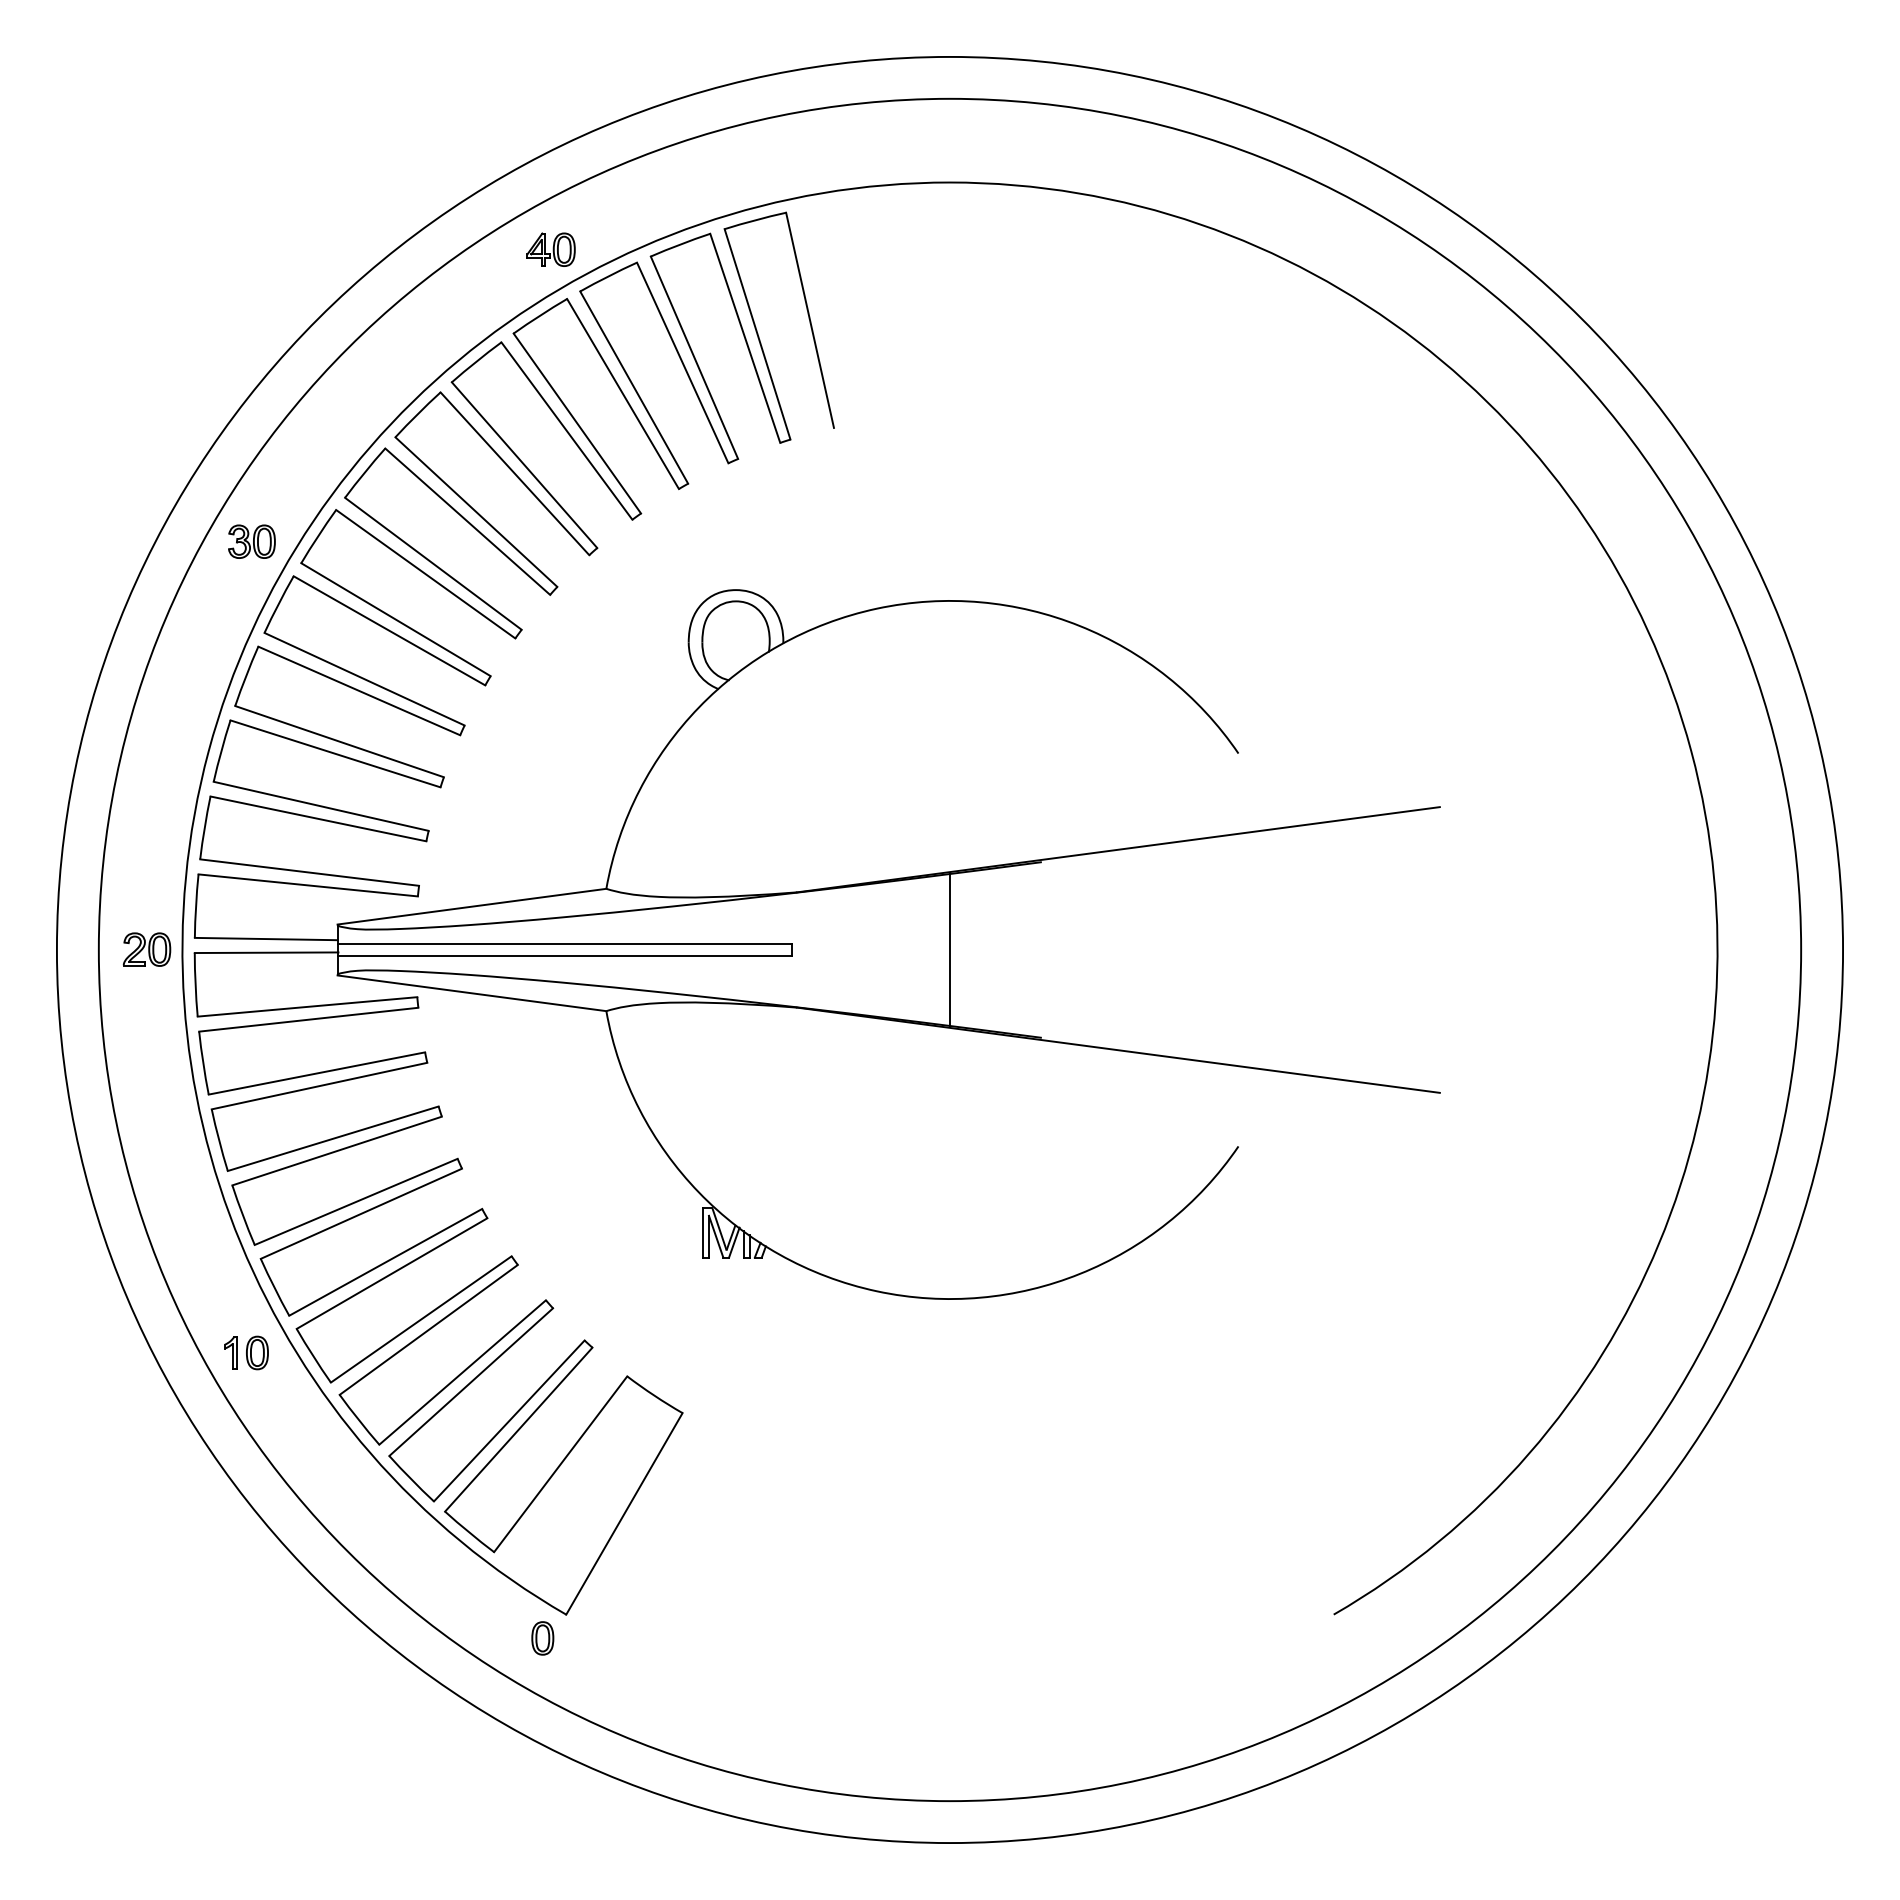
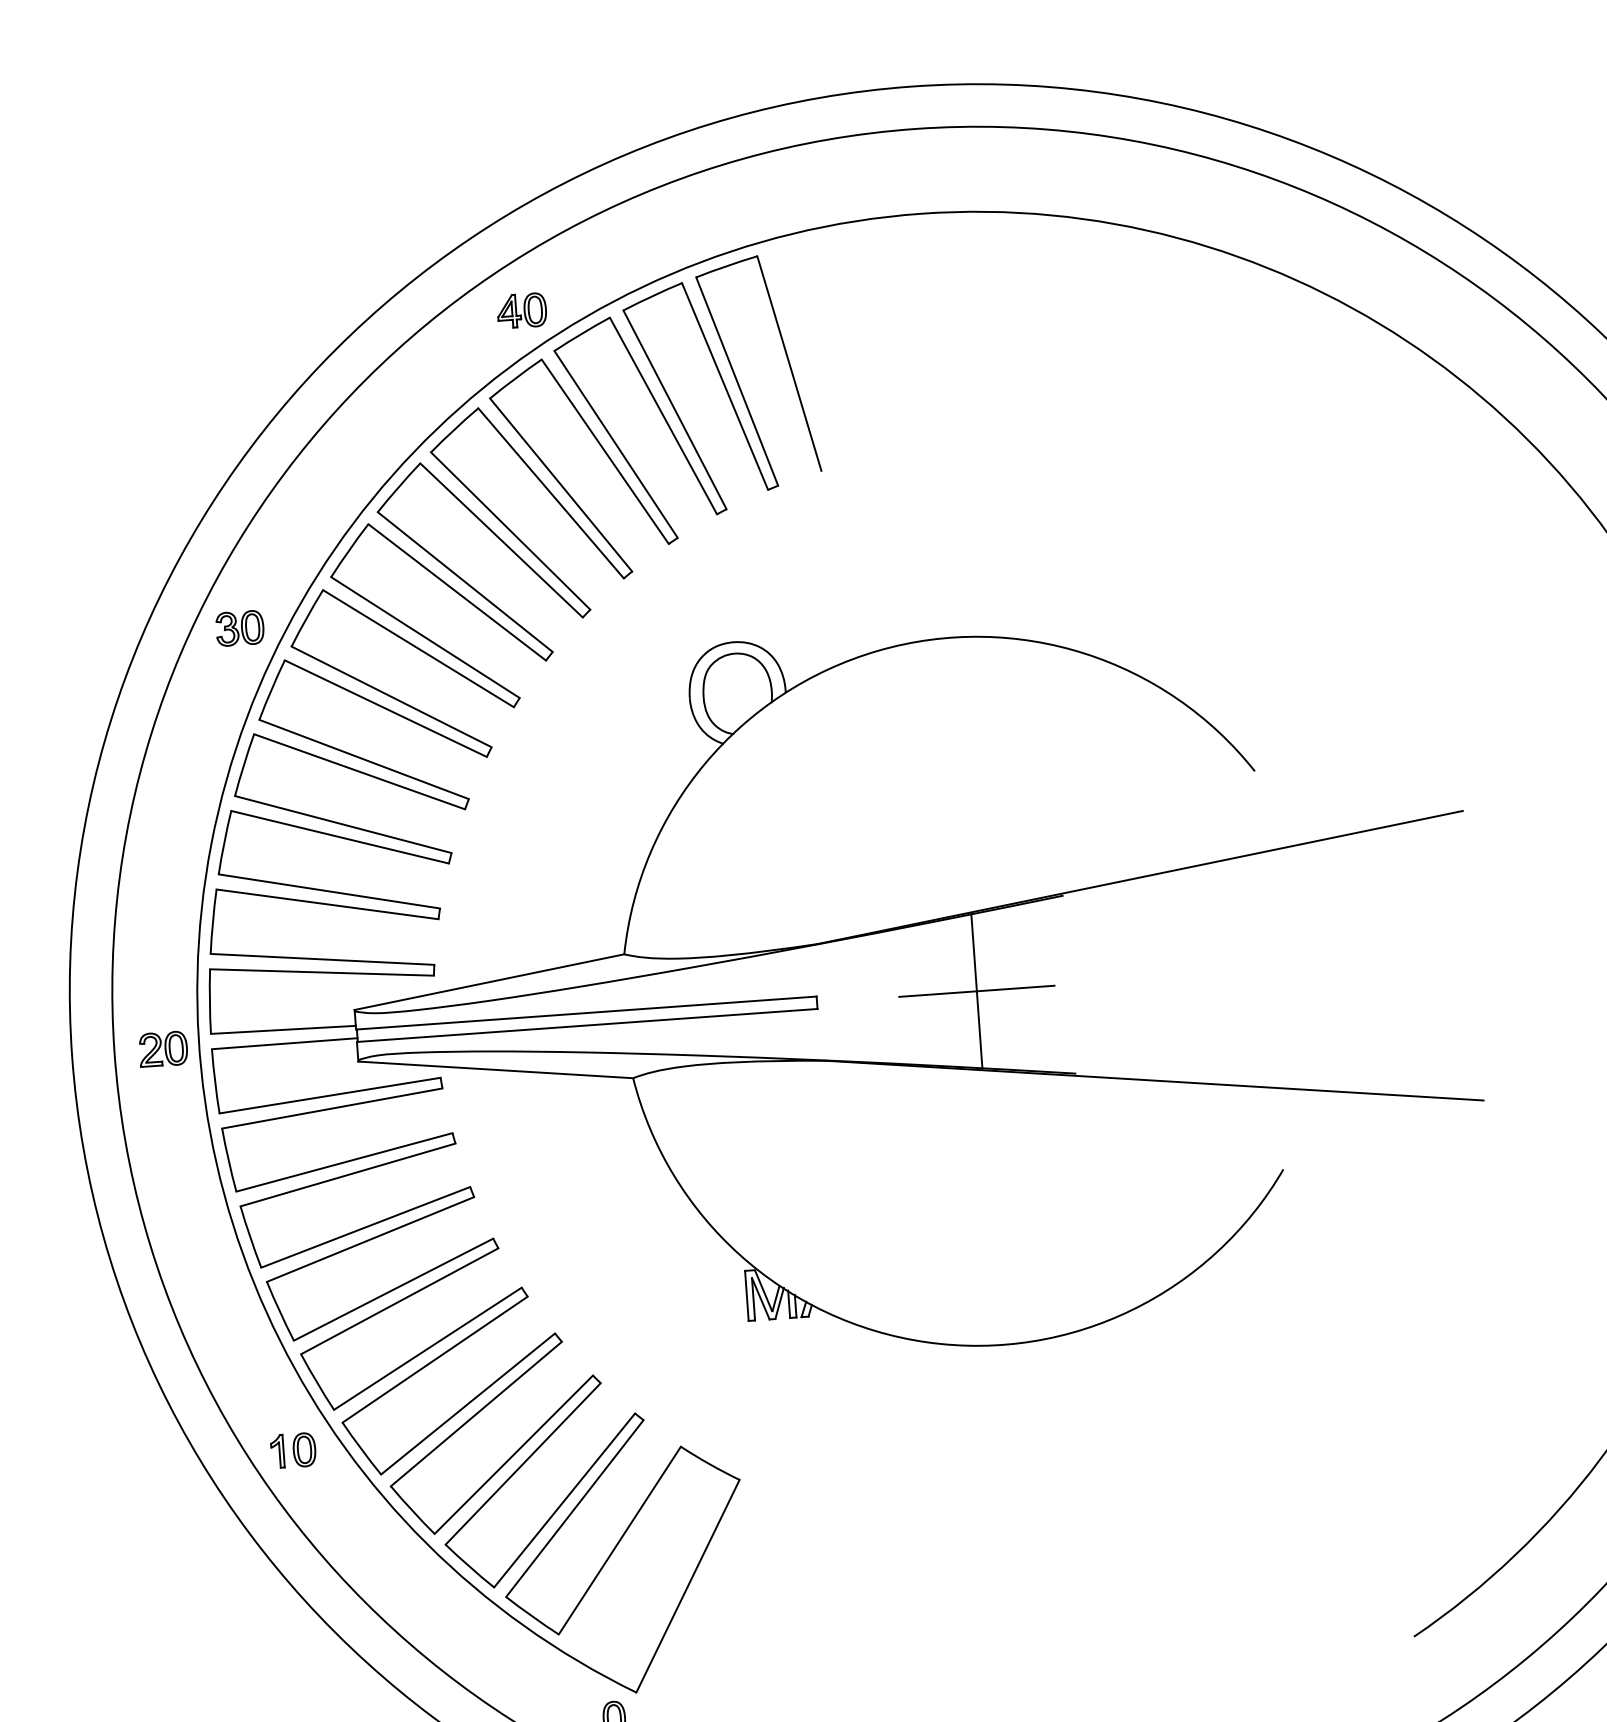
line: (949, 950) -> (976, 991), added

